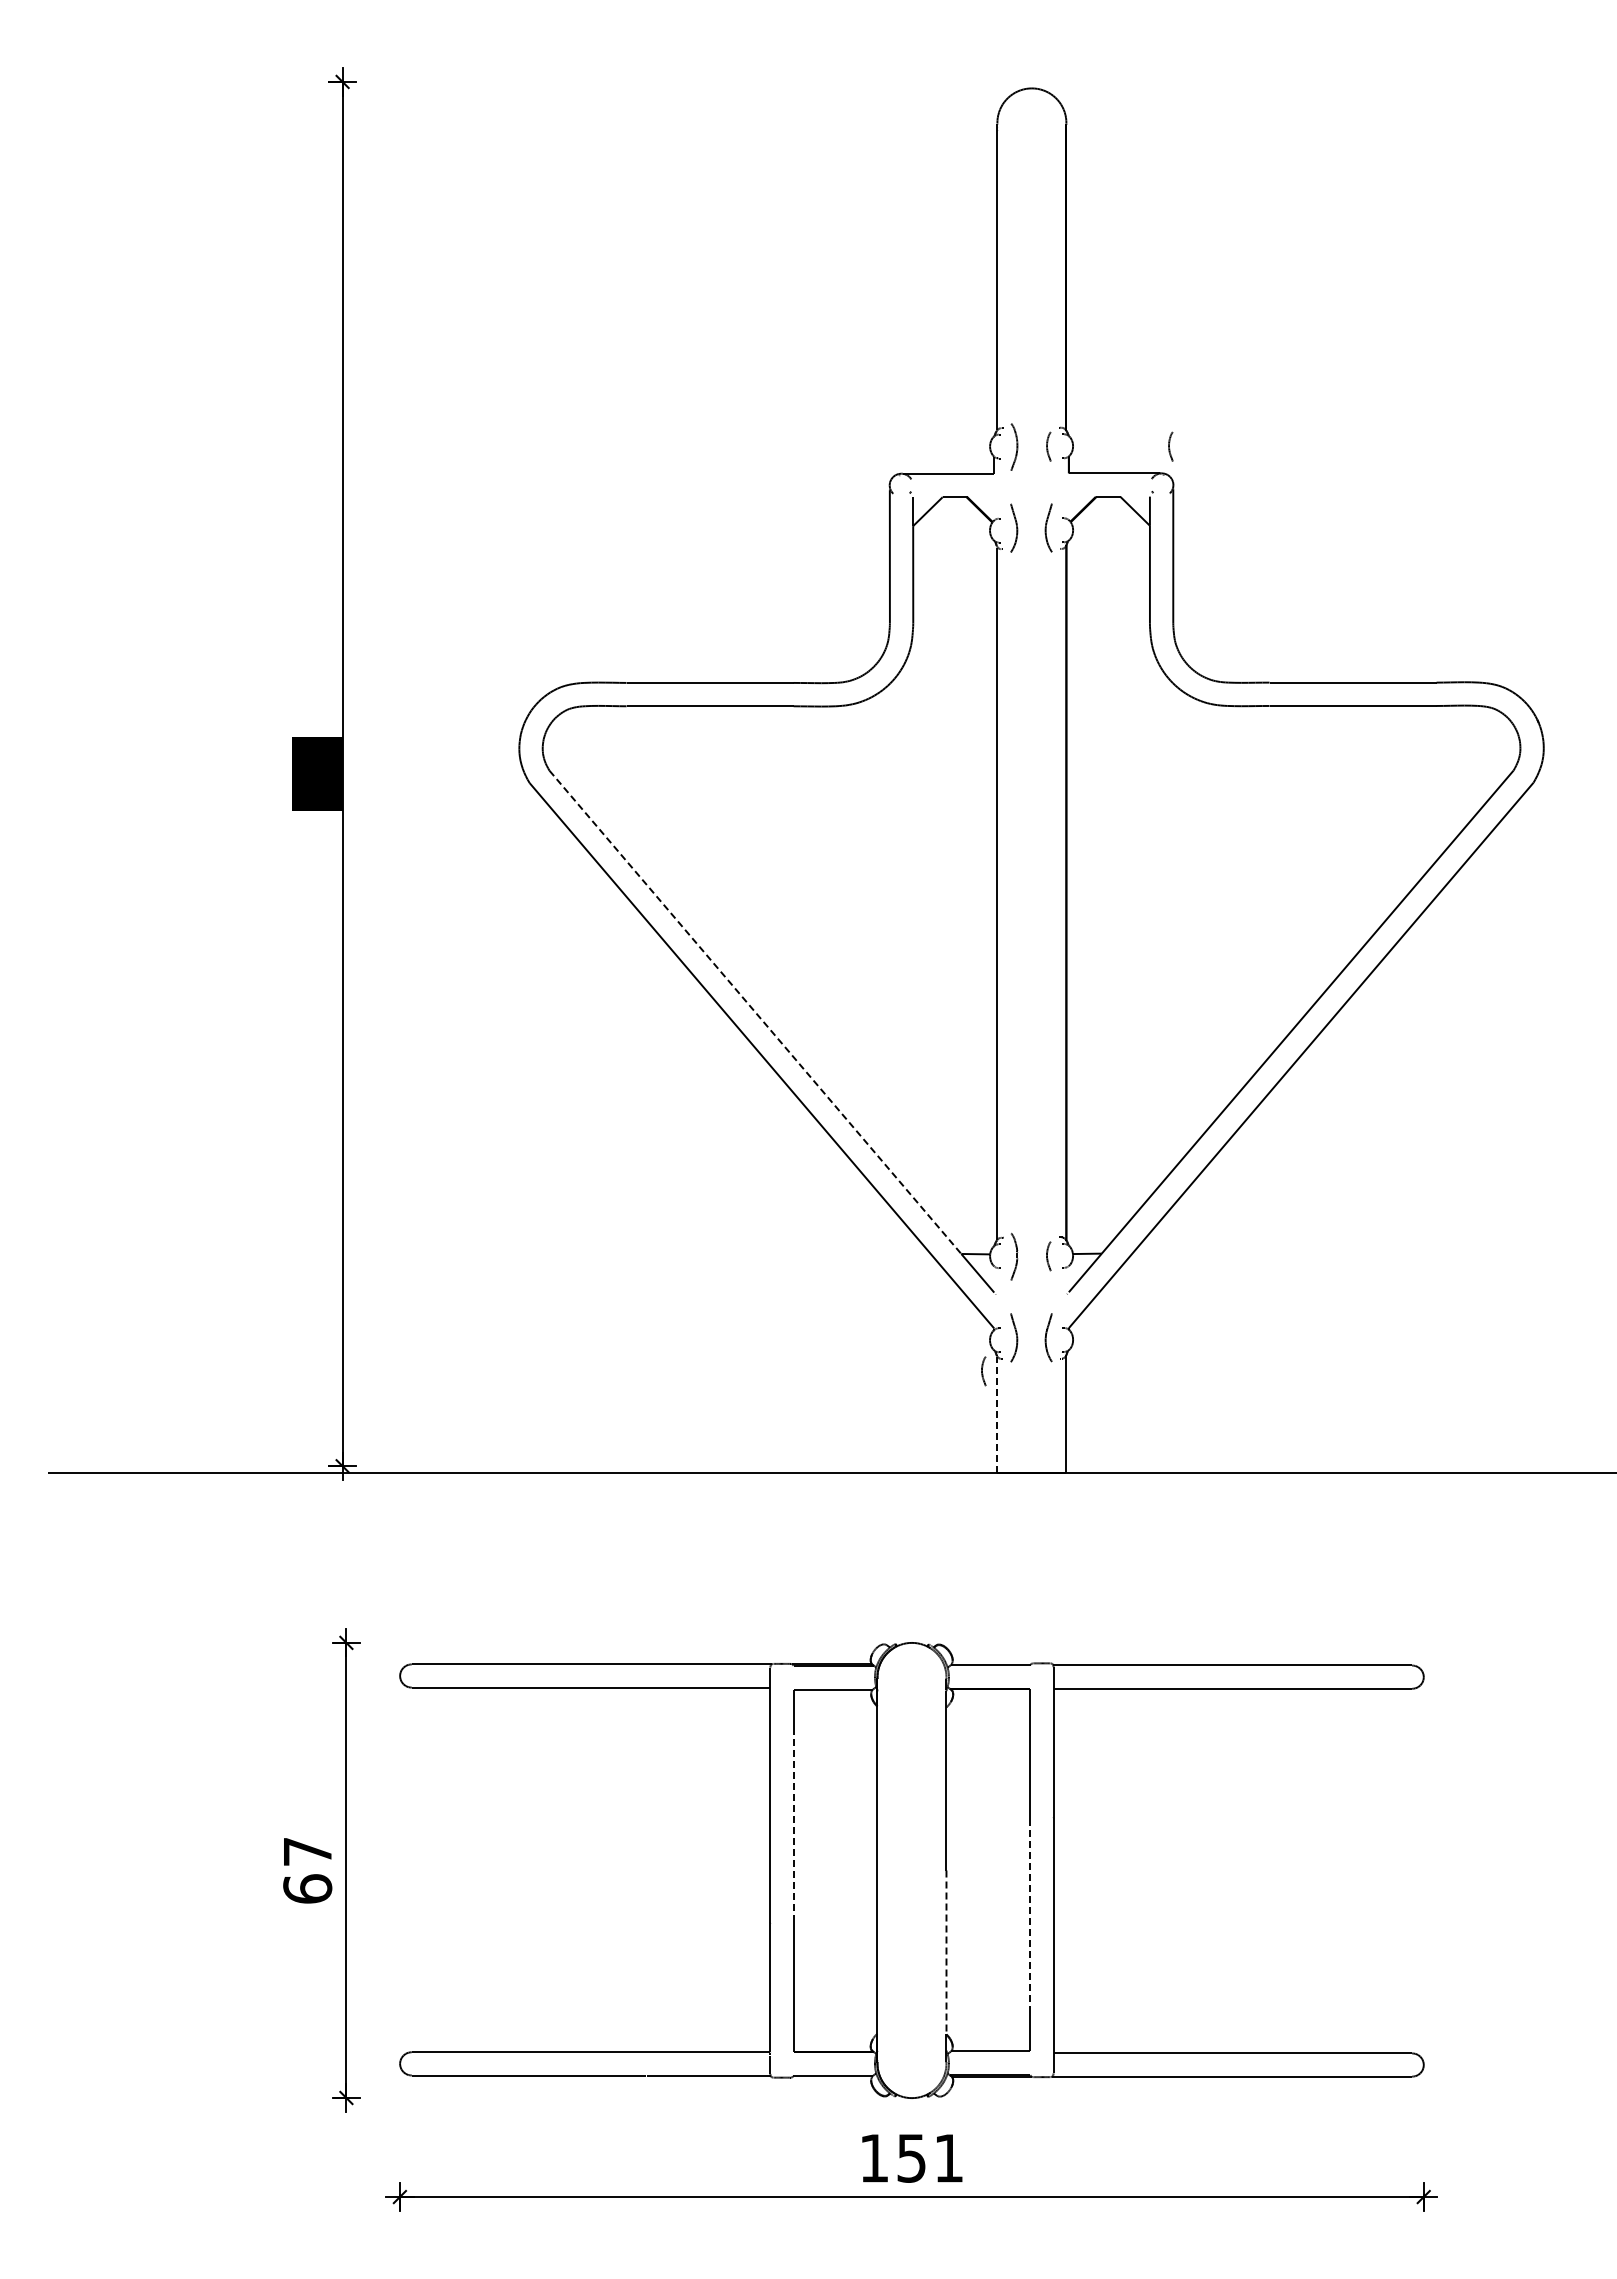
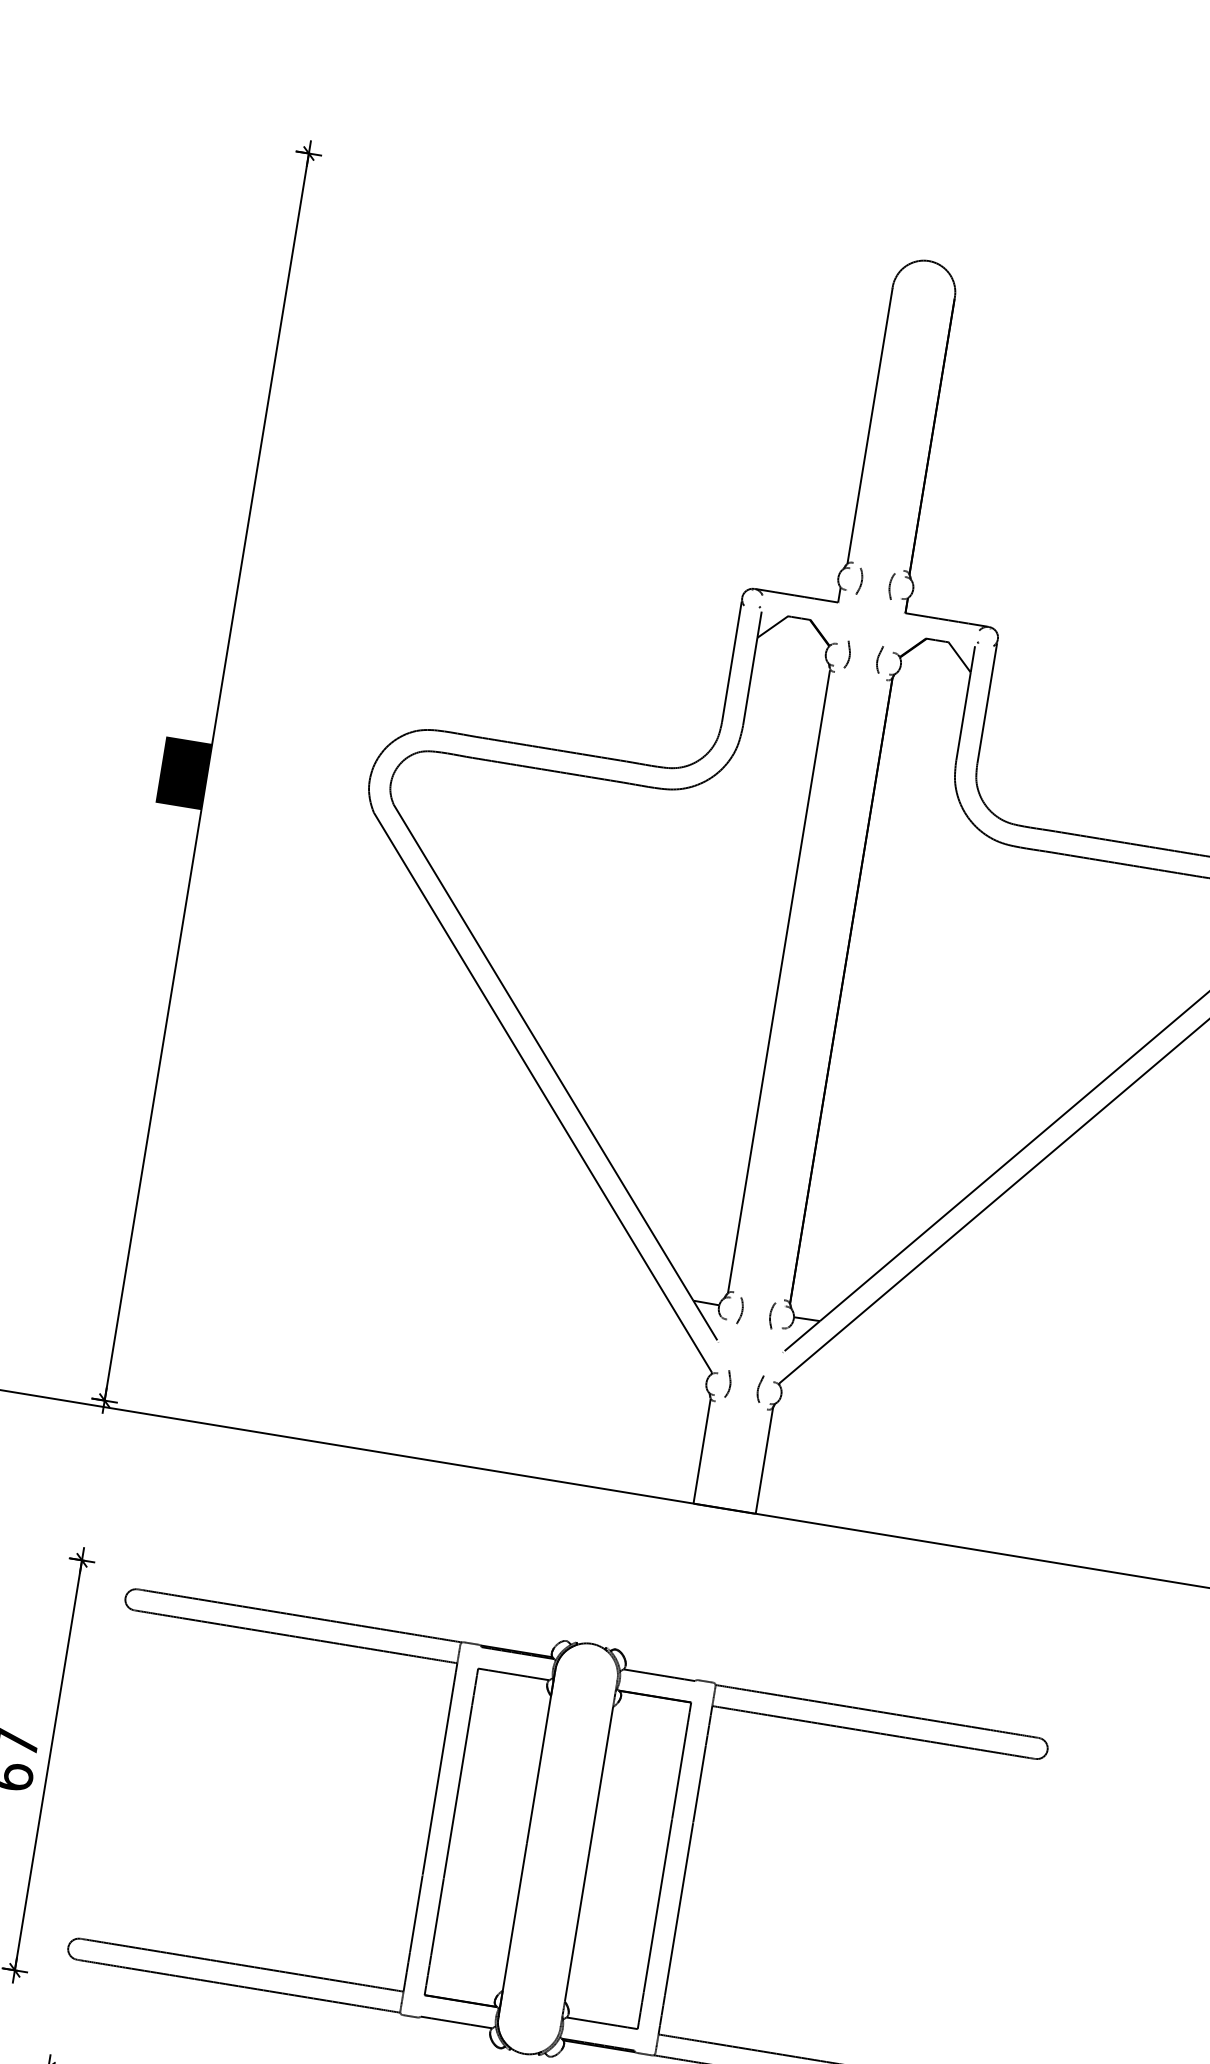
part: (1013, 446) -> (859, 580), size x0.62
part: (1170, 446) -> (1000, 604), removed
part: (1048, 527) -> (879, 659), size x0.62
part: (1014, 528) -> (848, 654), size x0.62
line: (755, 1012) -> (543, 1052), dashed -> solid
part: (1013, 1256) -> (740, 1310), size x0.62
part: (1014, 1337) -> (728, 1383), size x0.62
part: (1048, 1337) -> (759, 1388), size x0.62
part: (983, 1371) -> (696, 1409), removed
line: (997, 1414) -> (702, 1450), dashed -> solid
line: (793, 1826) -> (457, 1791), dashed -> solid
line: (1030, 1914) -> (658, 1905), dashed -> solid
line: (946, 1952) -> (576, 1927), dashed -> solid

